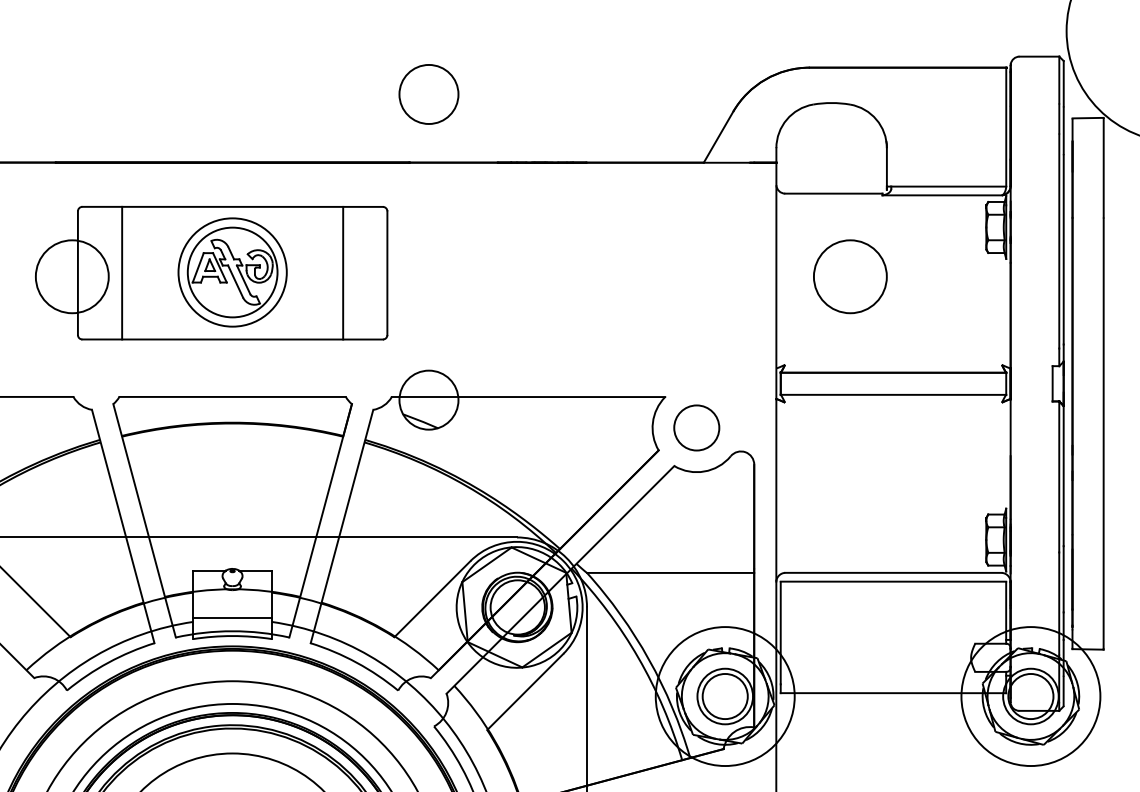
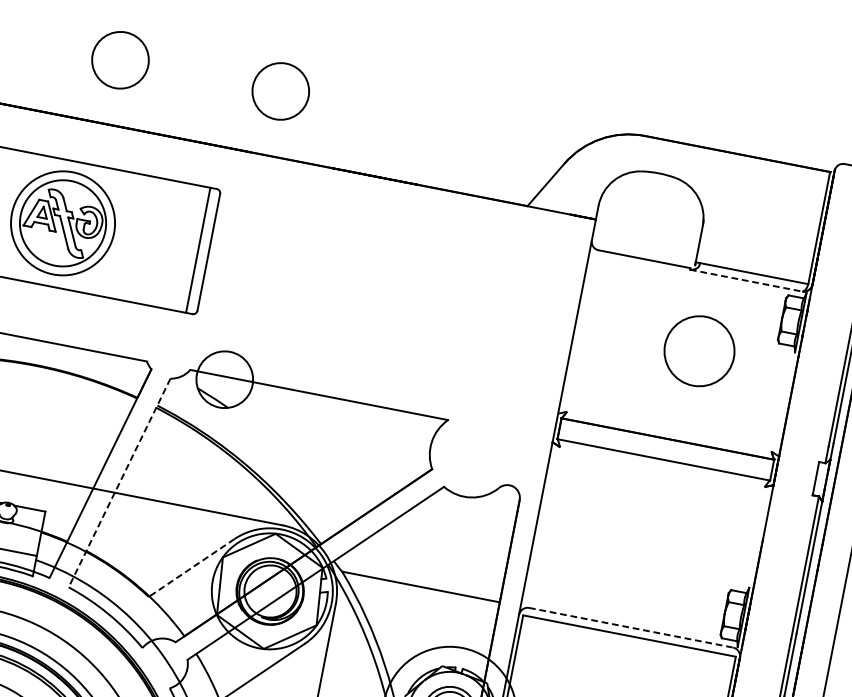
circle: (258, 94) -> (120, 60), added
line: (942, 195) -> (746, 280), solid -> dashed
line: (343, 272) -> (198, 249), moved
circle: (850, 276) -> (699, 351), moved
circle: (696, 427) -> (472, 454), removed
line: (342, 526) -> (120, 483), solid -> dashed
line: (893, 572) -> (631, 627), solid -> dashed
line: (432, 599) -> (191, 568), solid -> dashed

